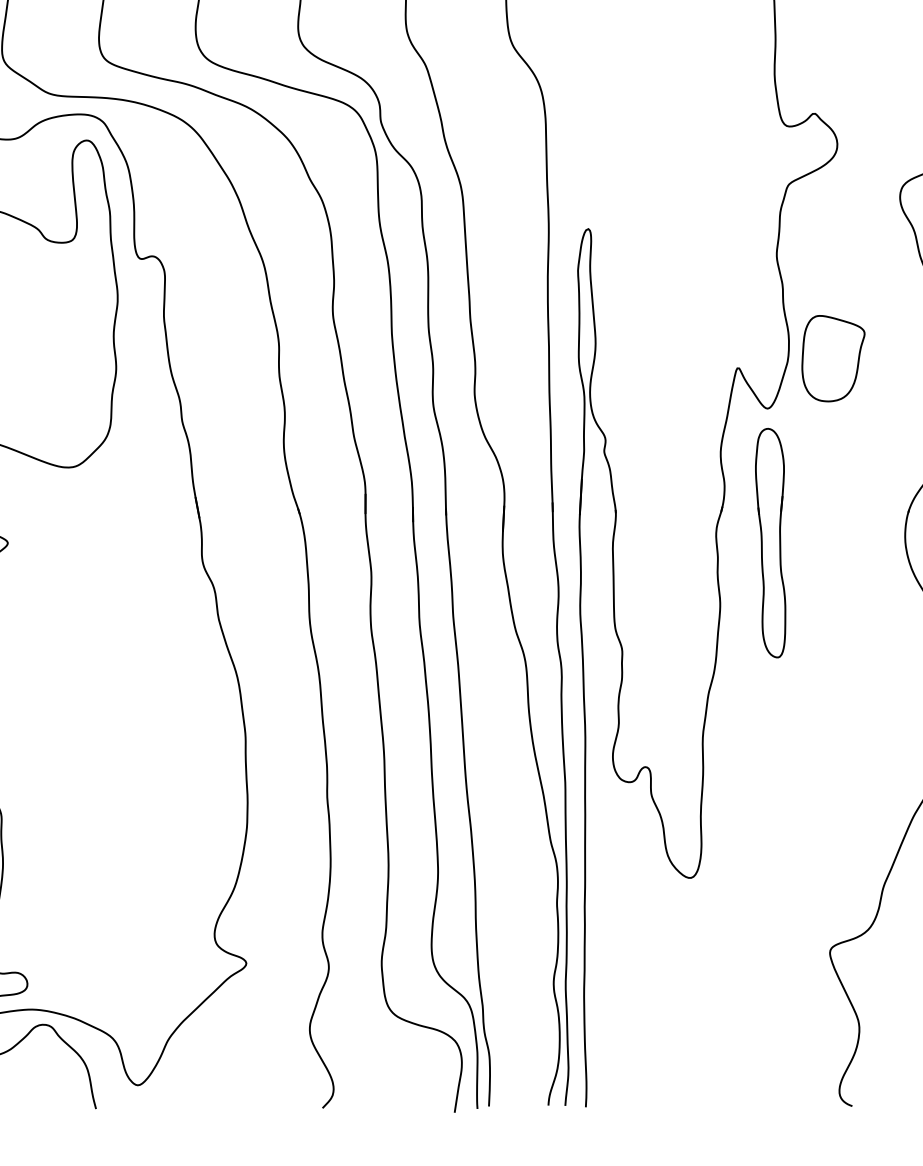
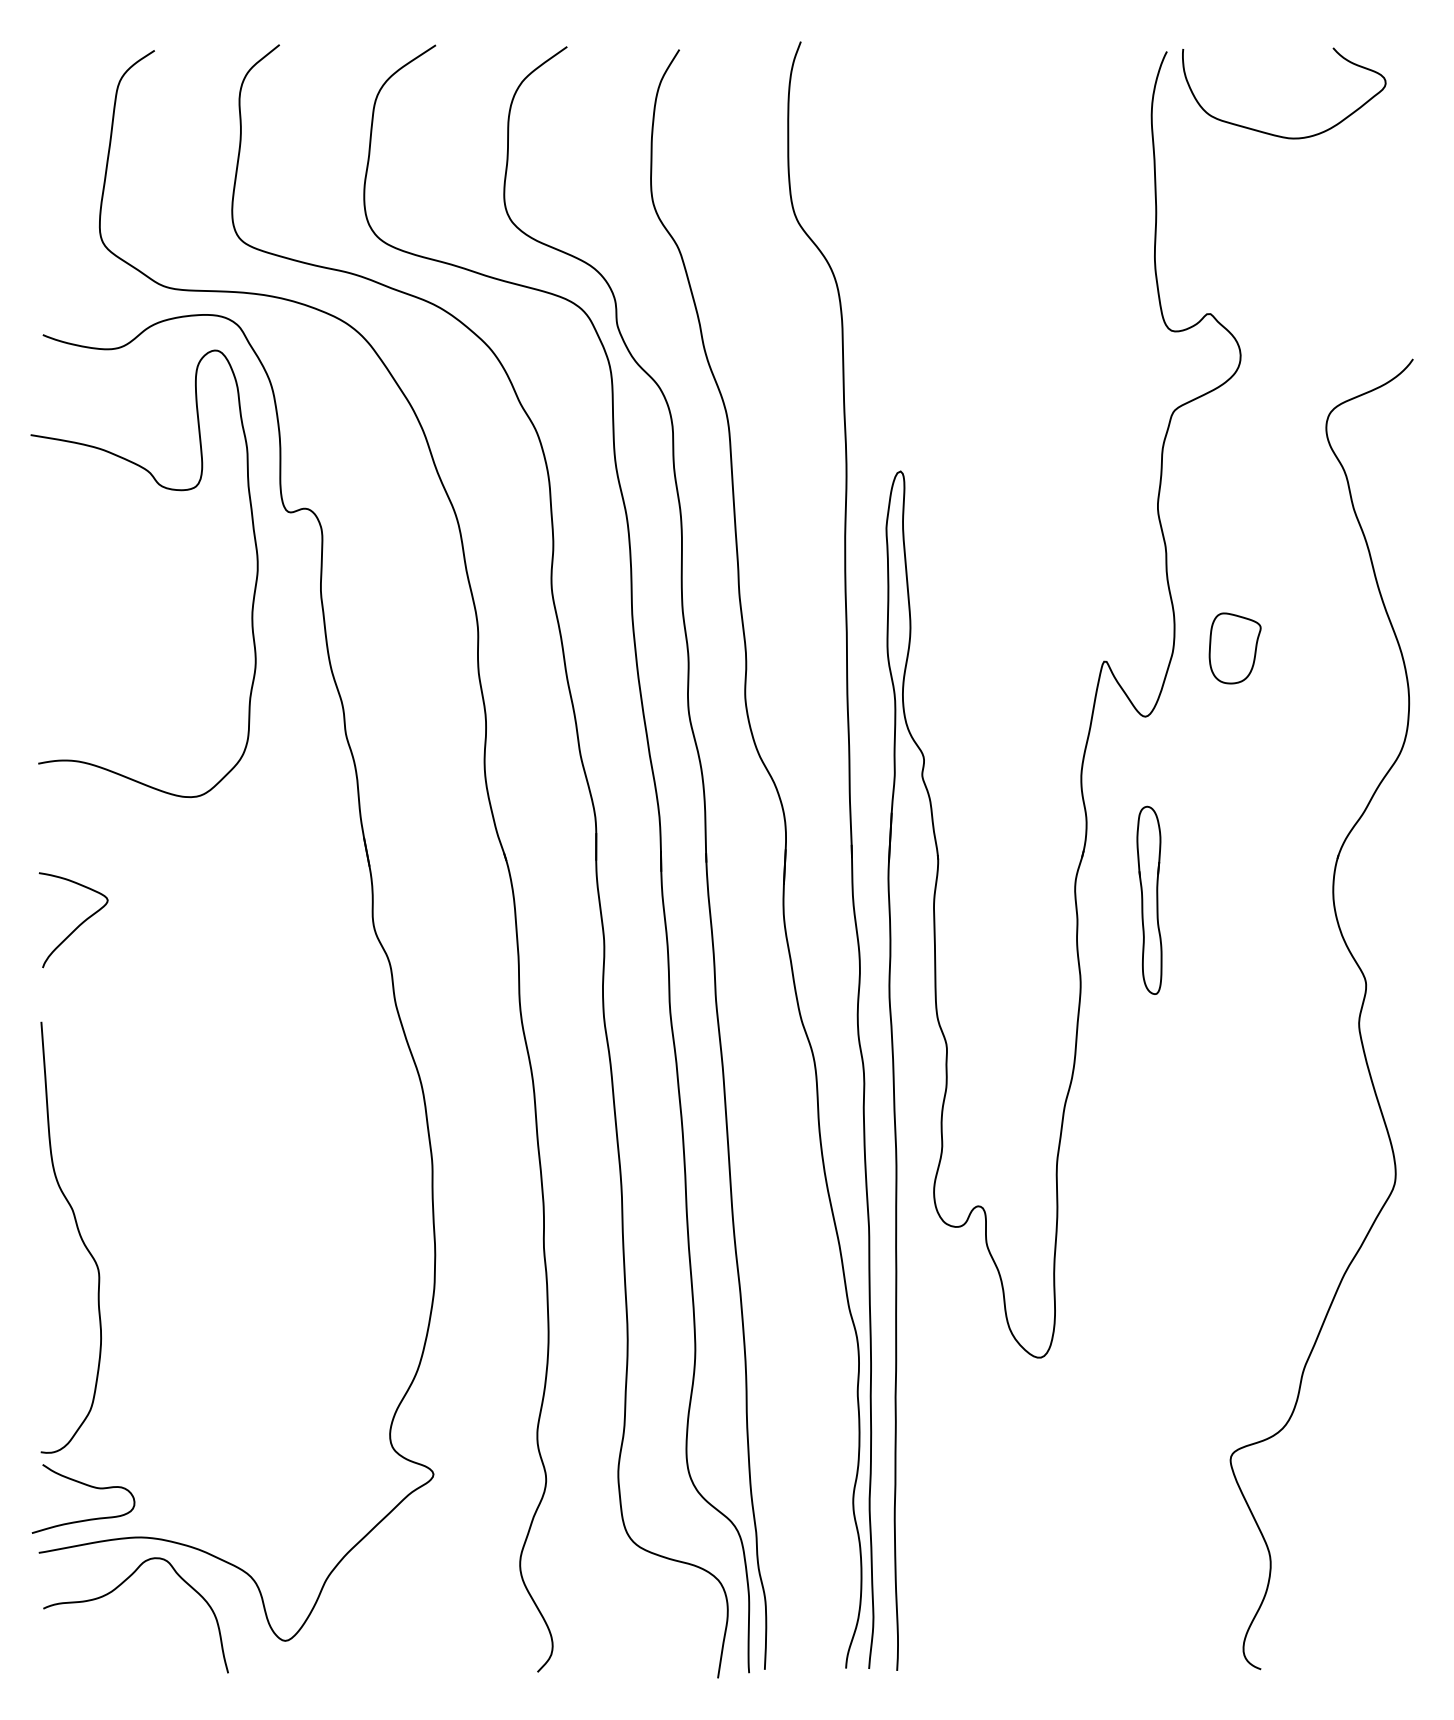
part: (832, 358) -> (1234, 648), size x0.6
part: (770, 543) -> (1149, 900), size x0.6

